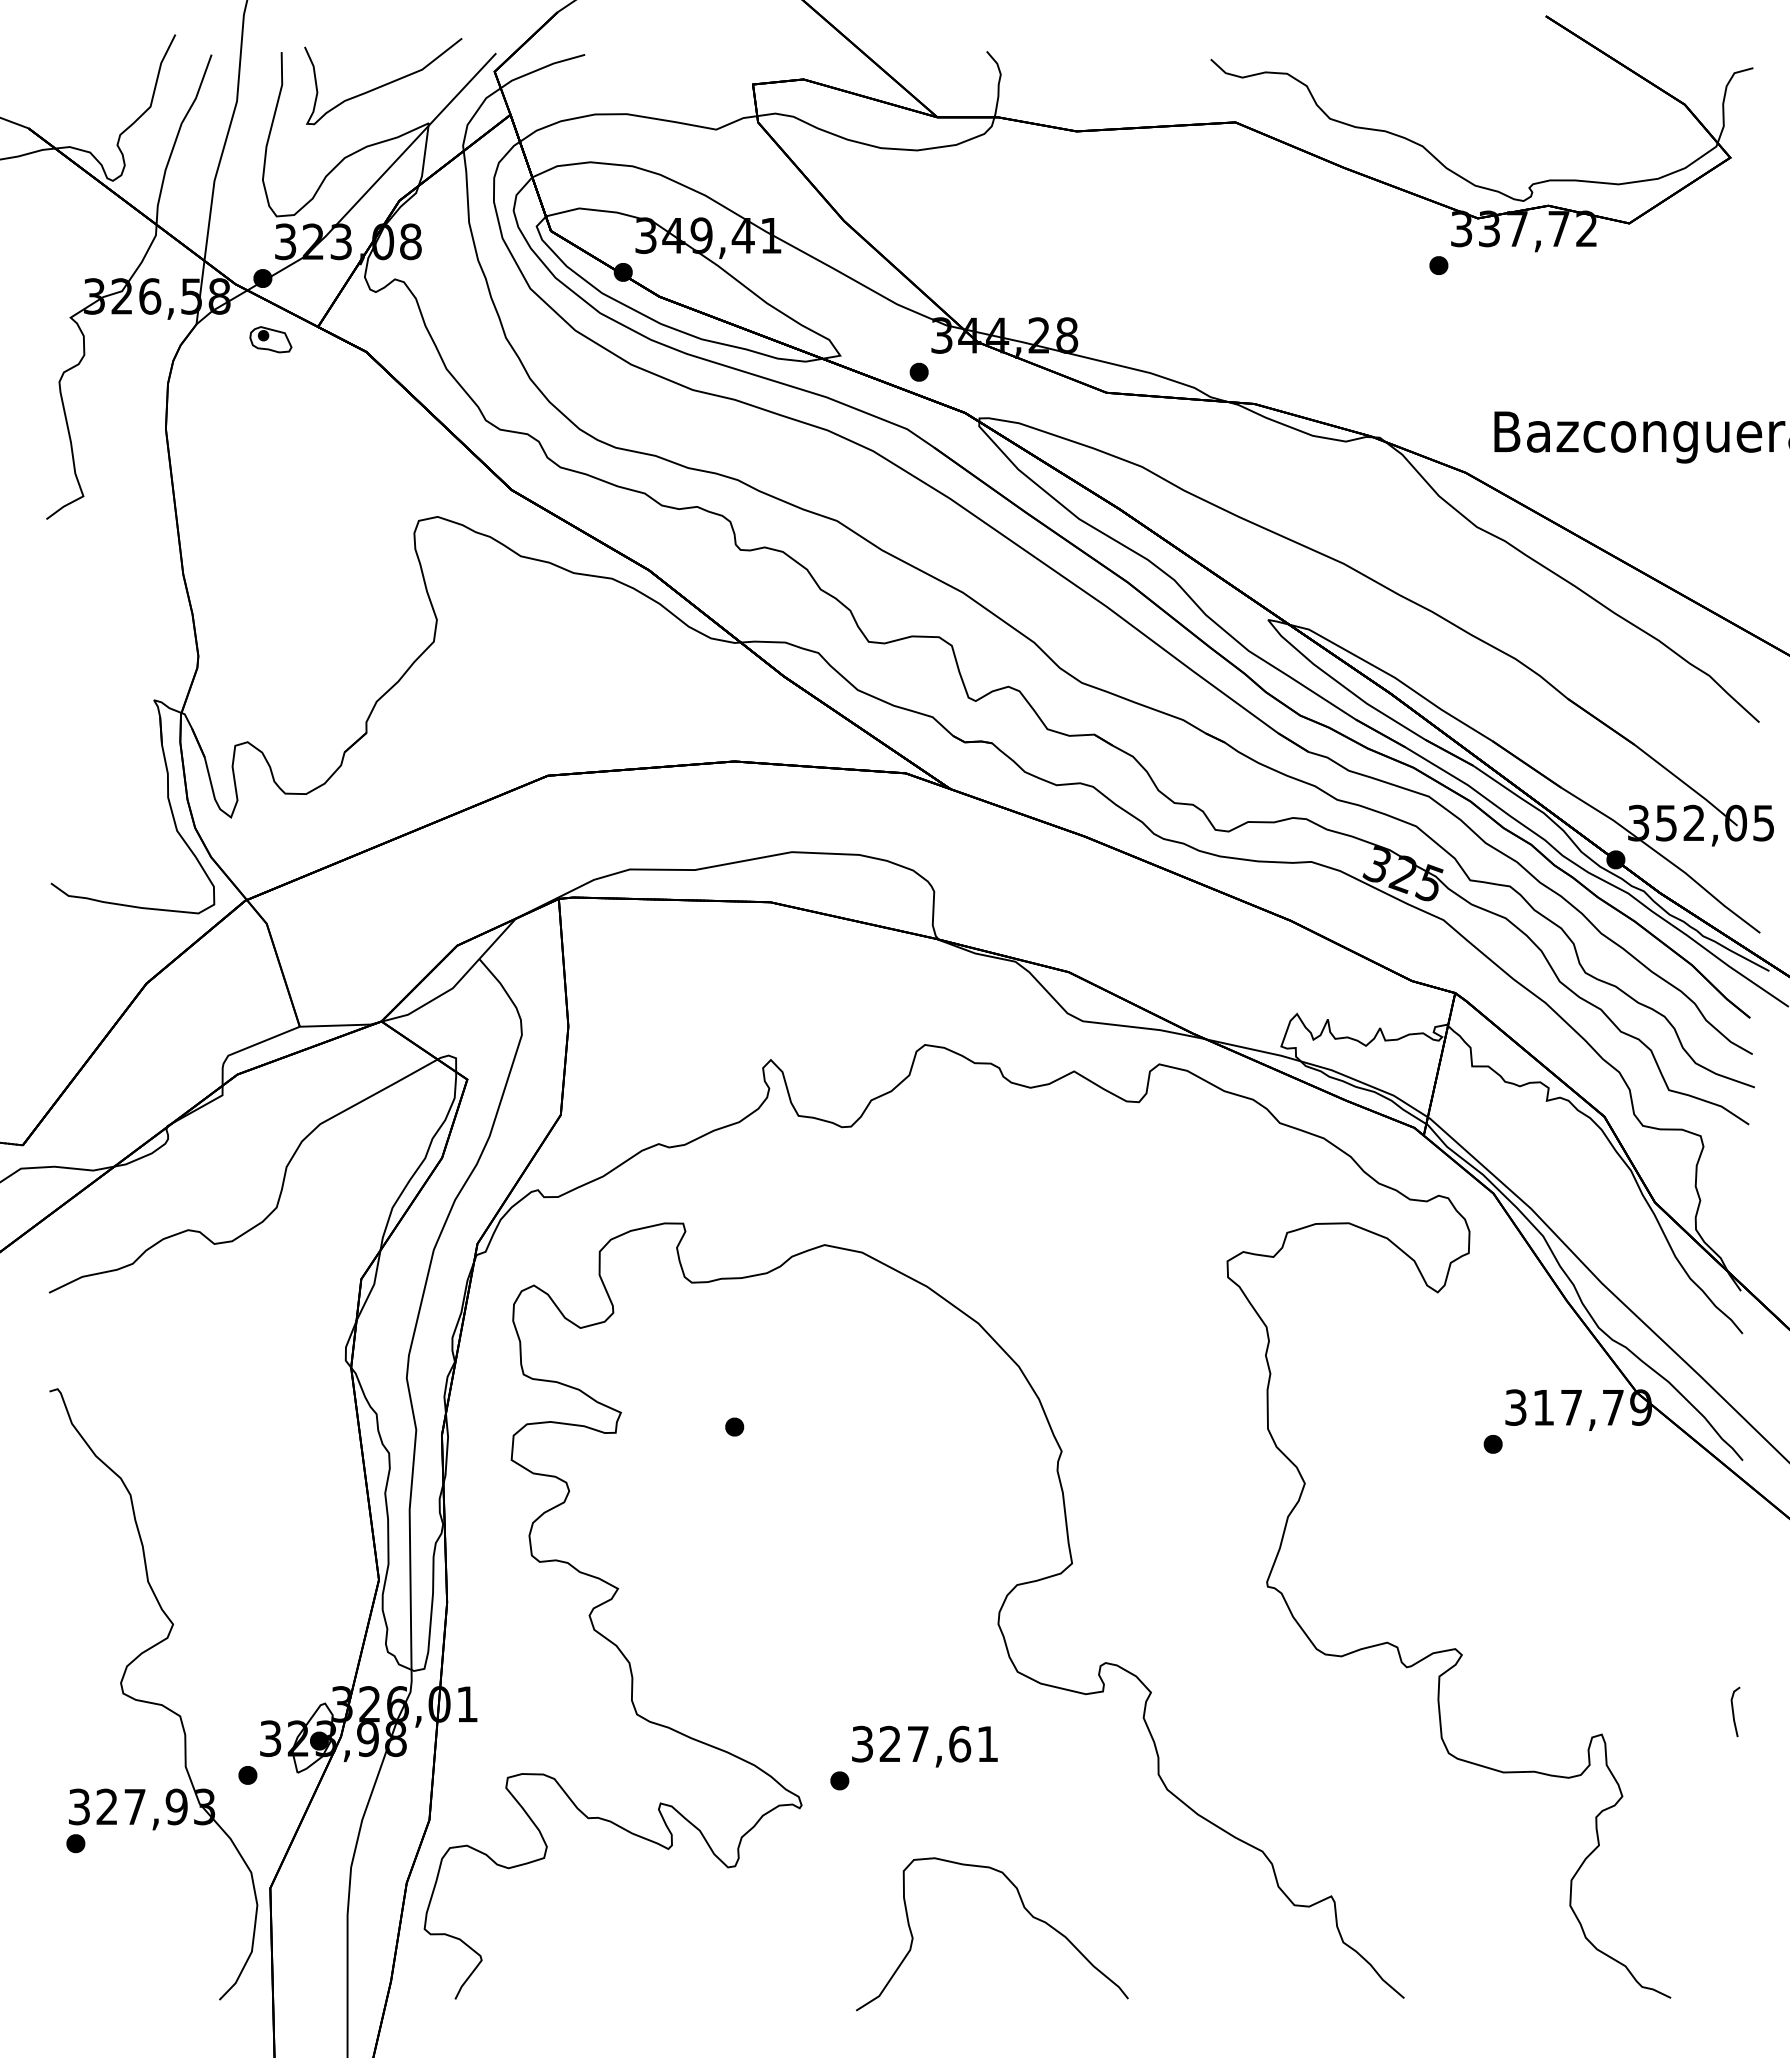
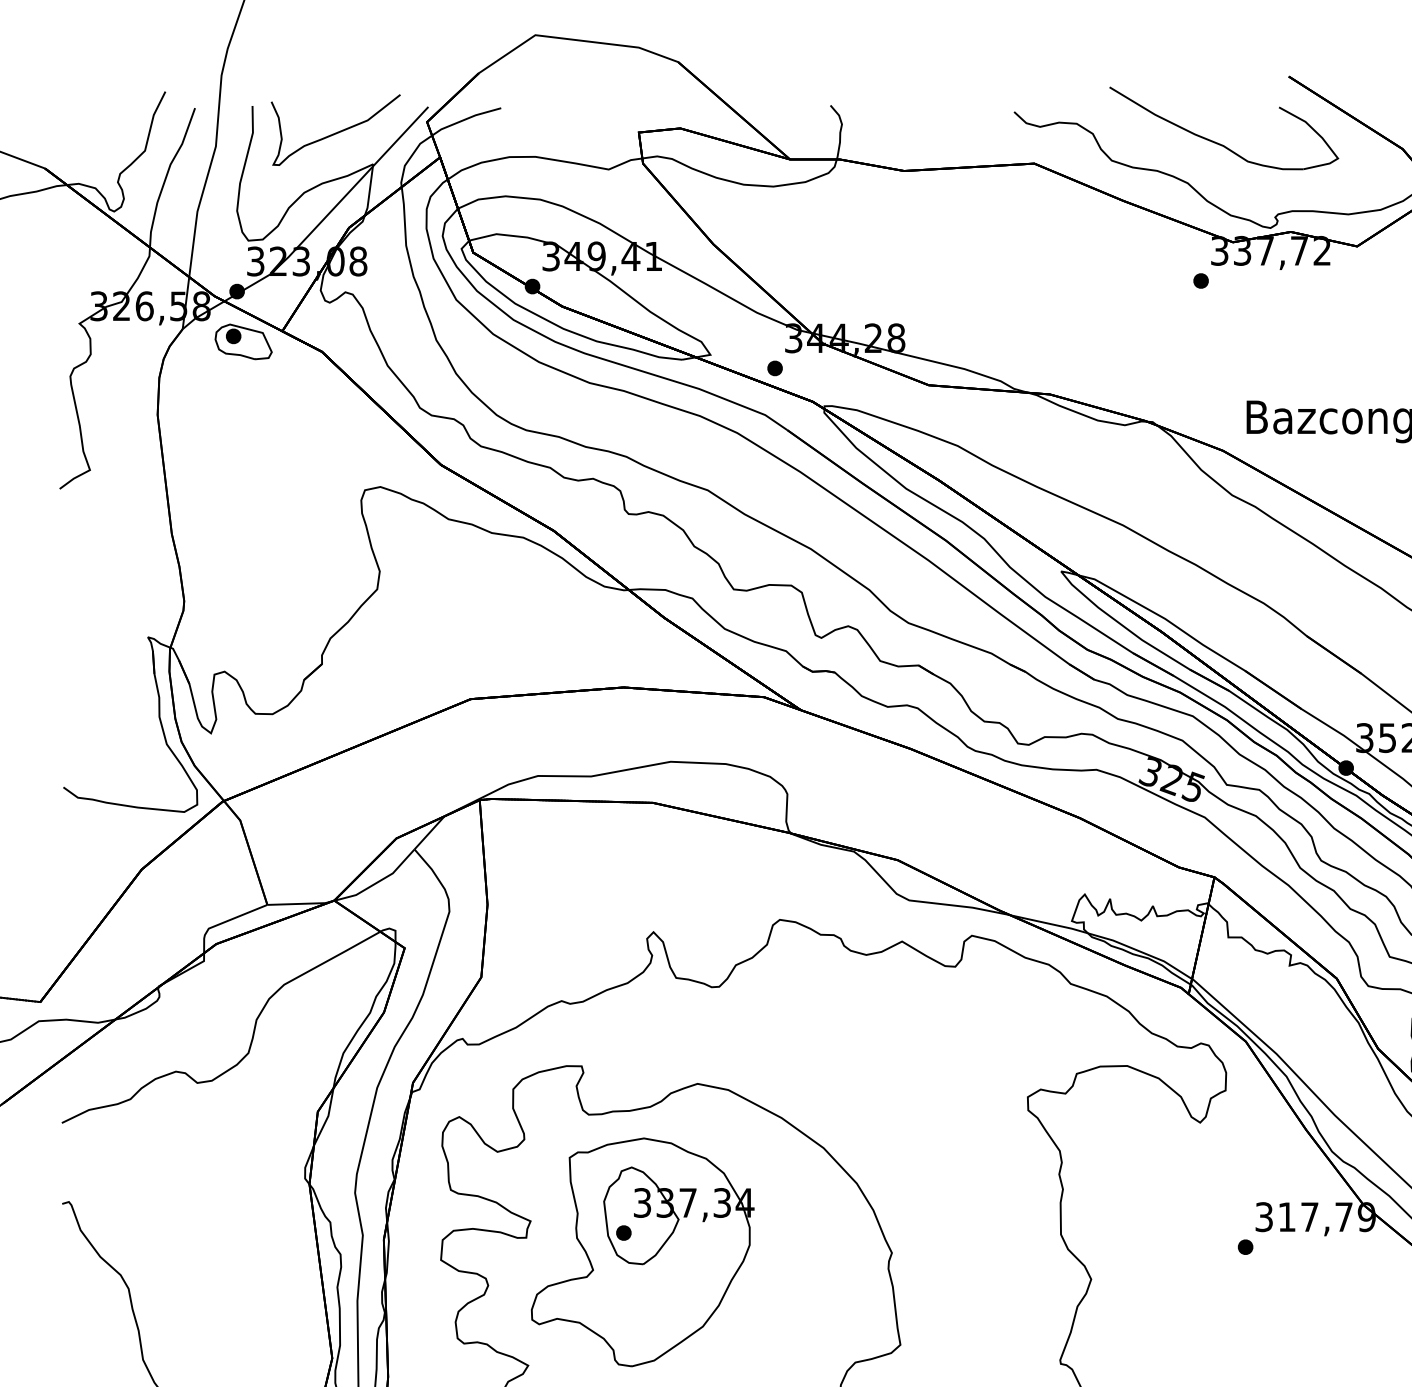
part: (1458, 96) -> (1217, 142), added
part: (270, 339) -> (243, 341), size x1.67
part: (757, 1450) -> (642, 1252), added

